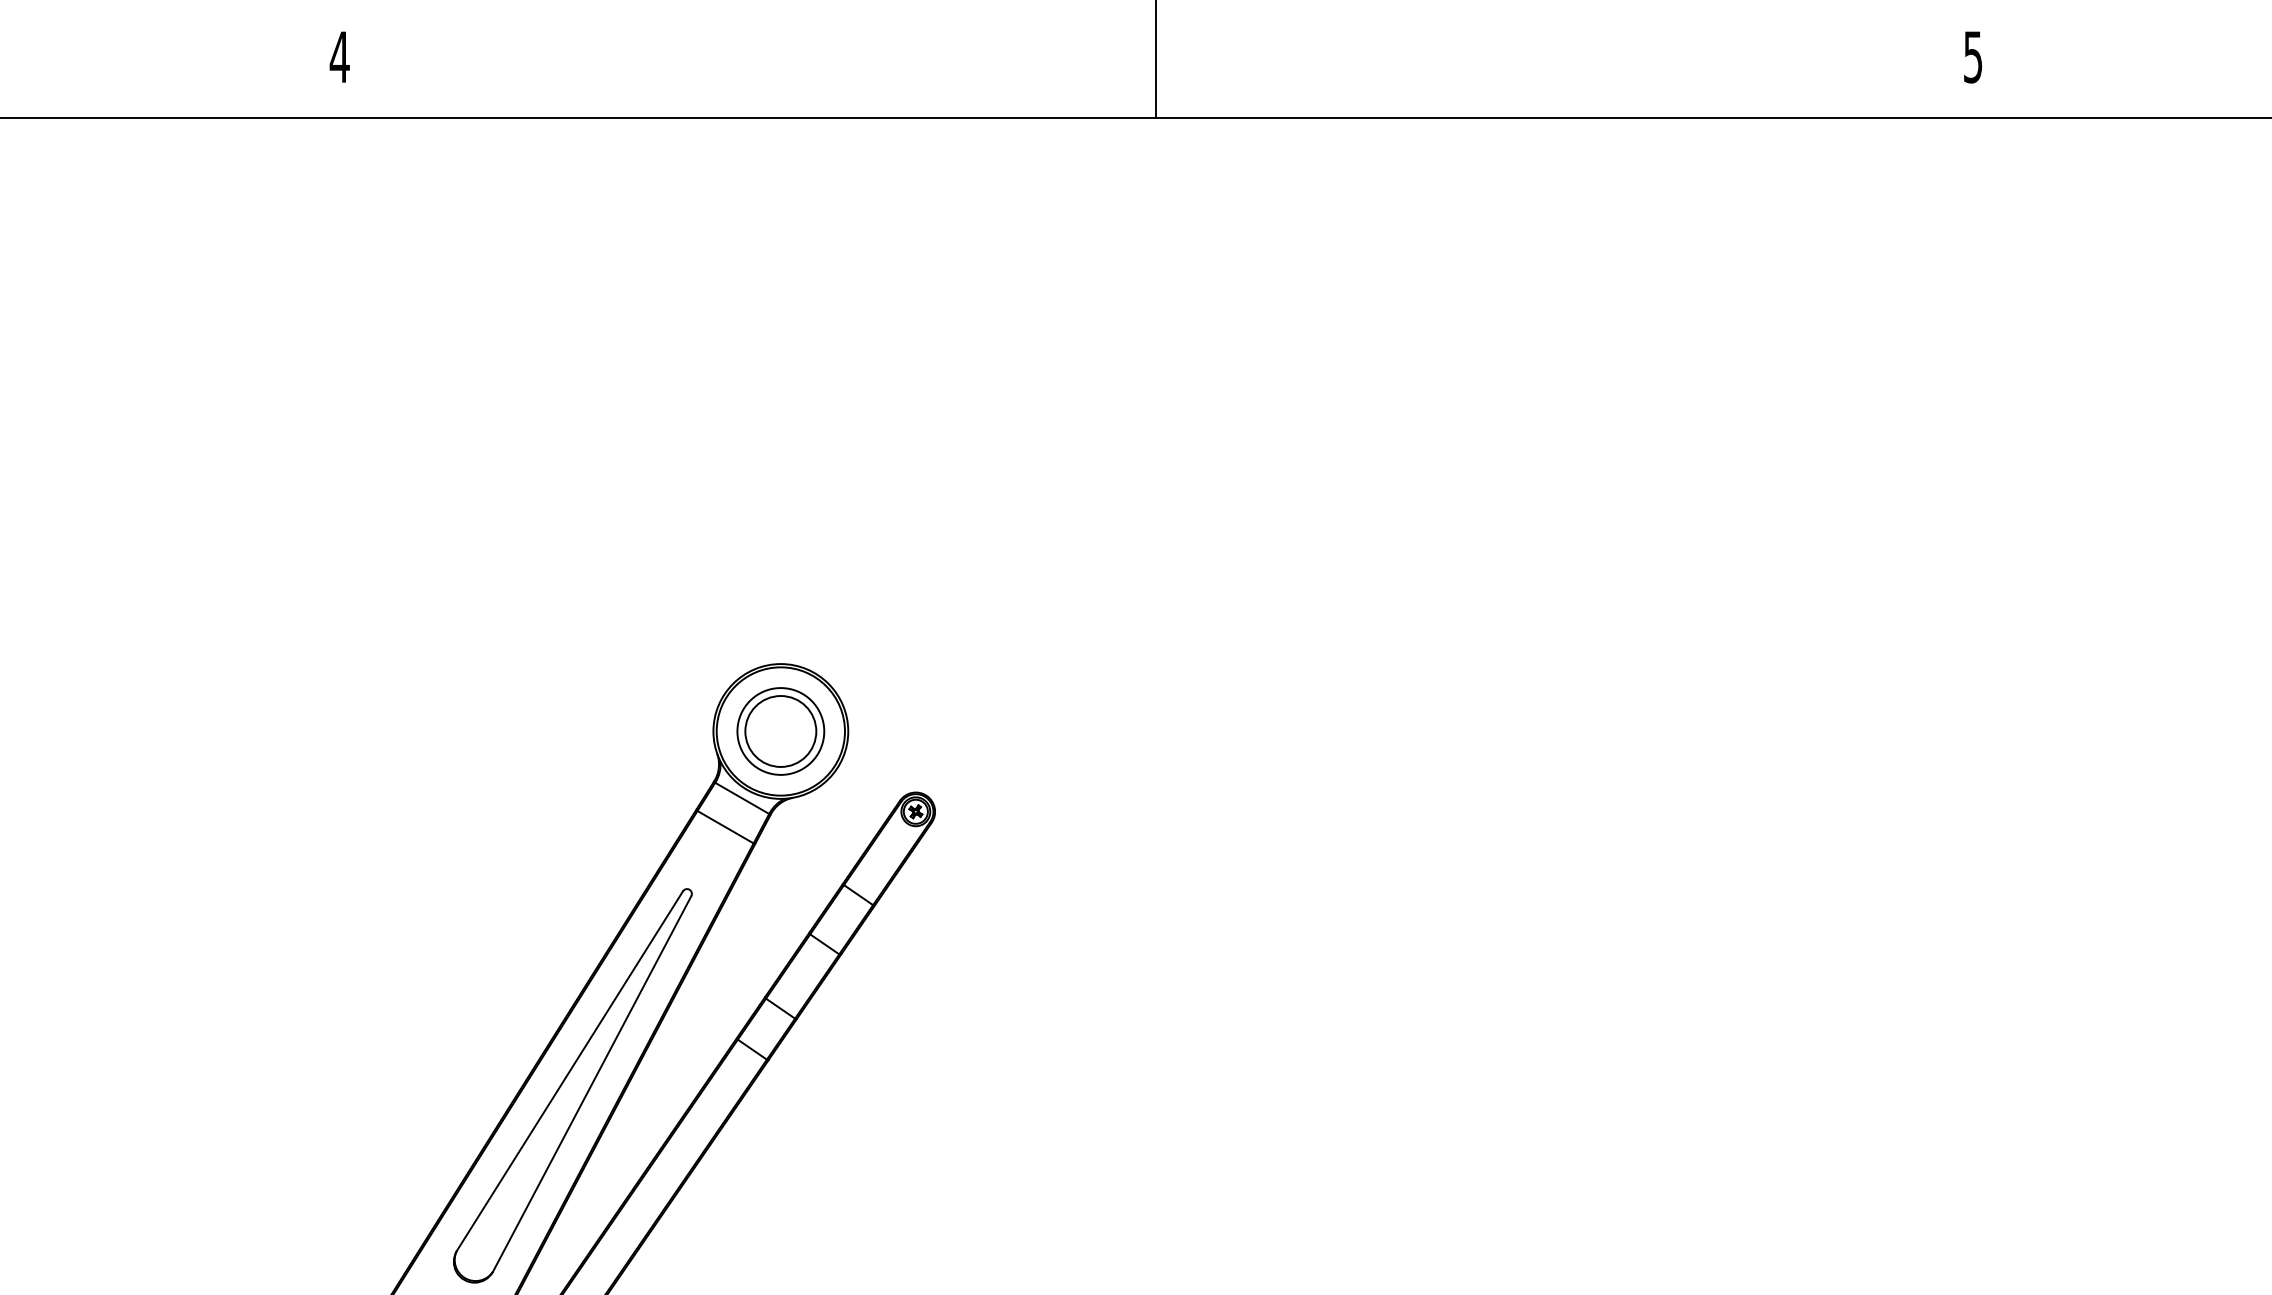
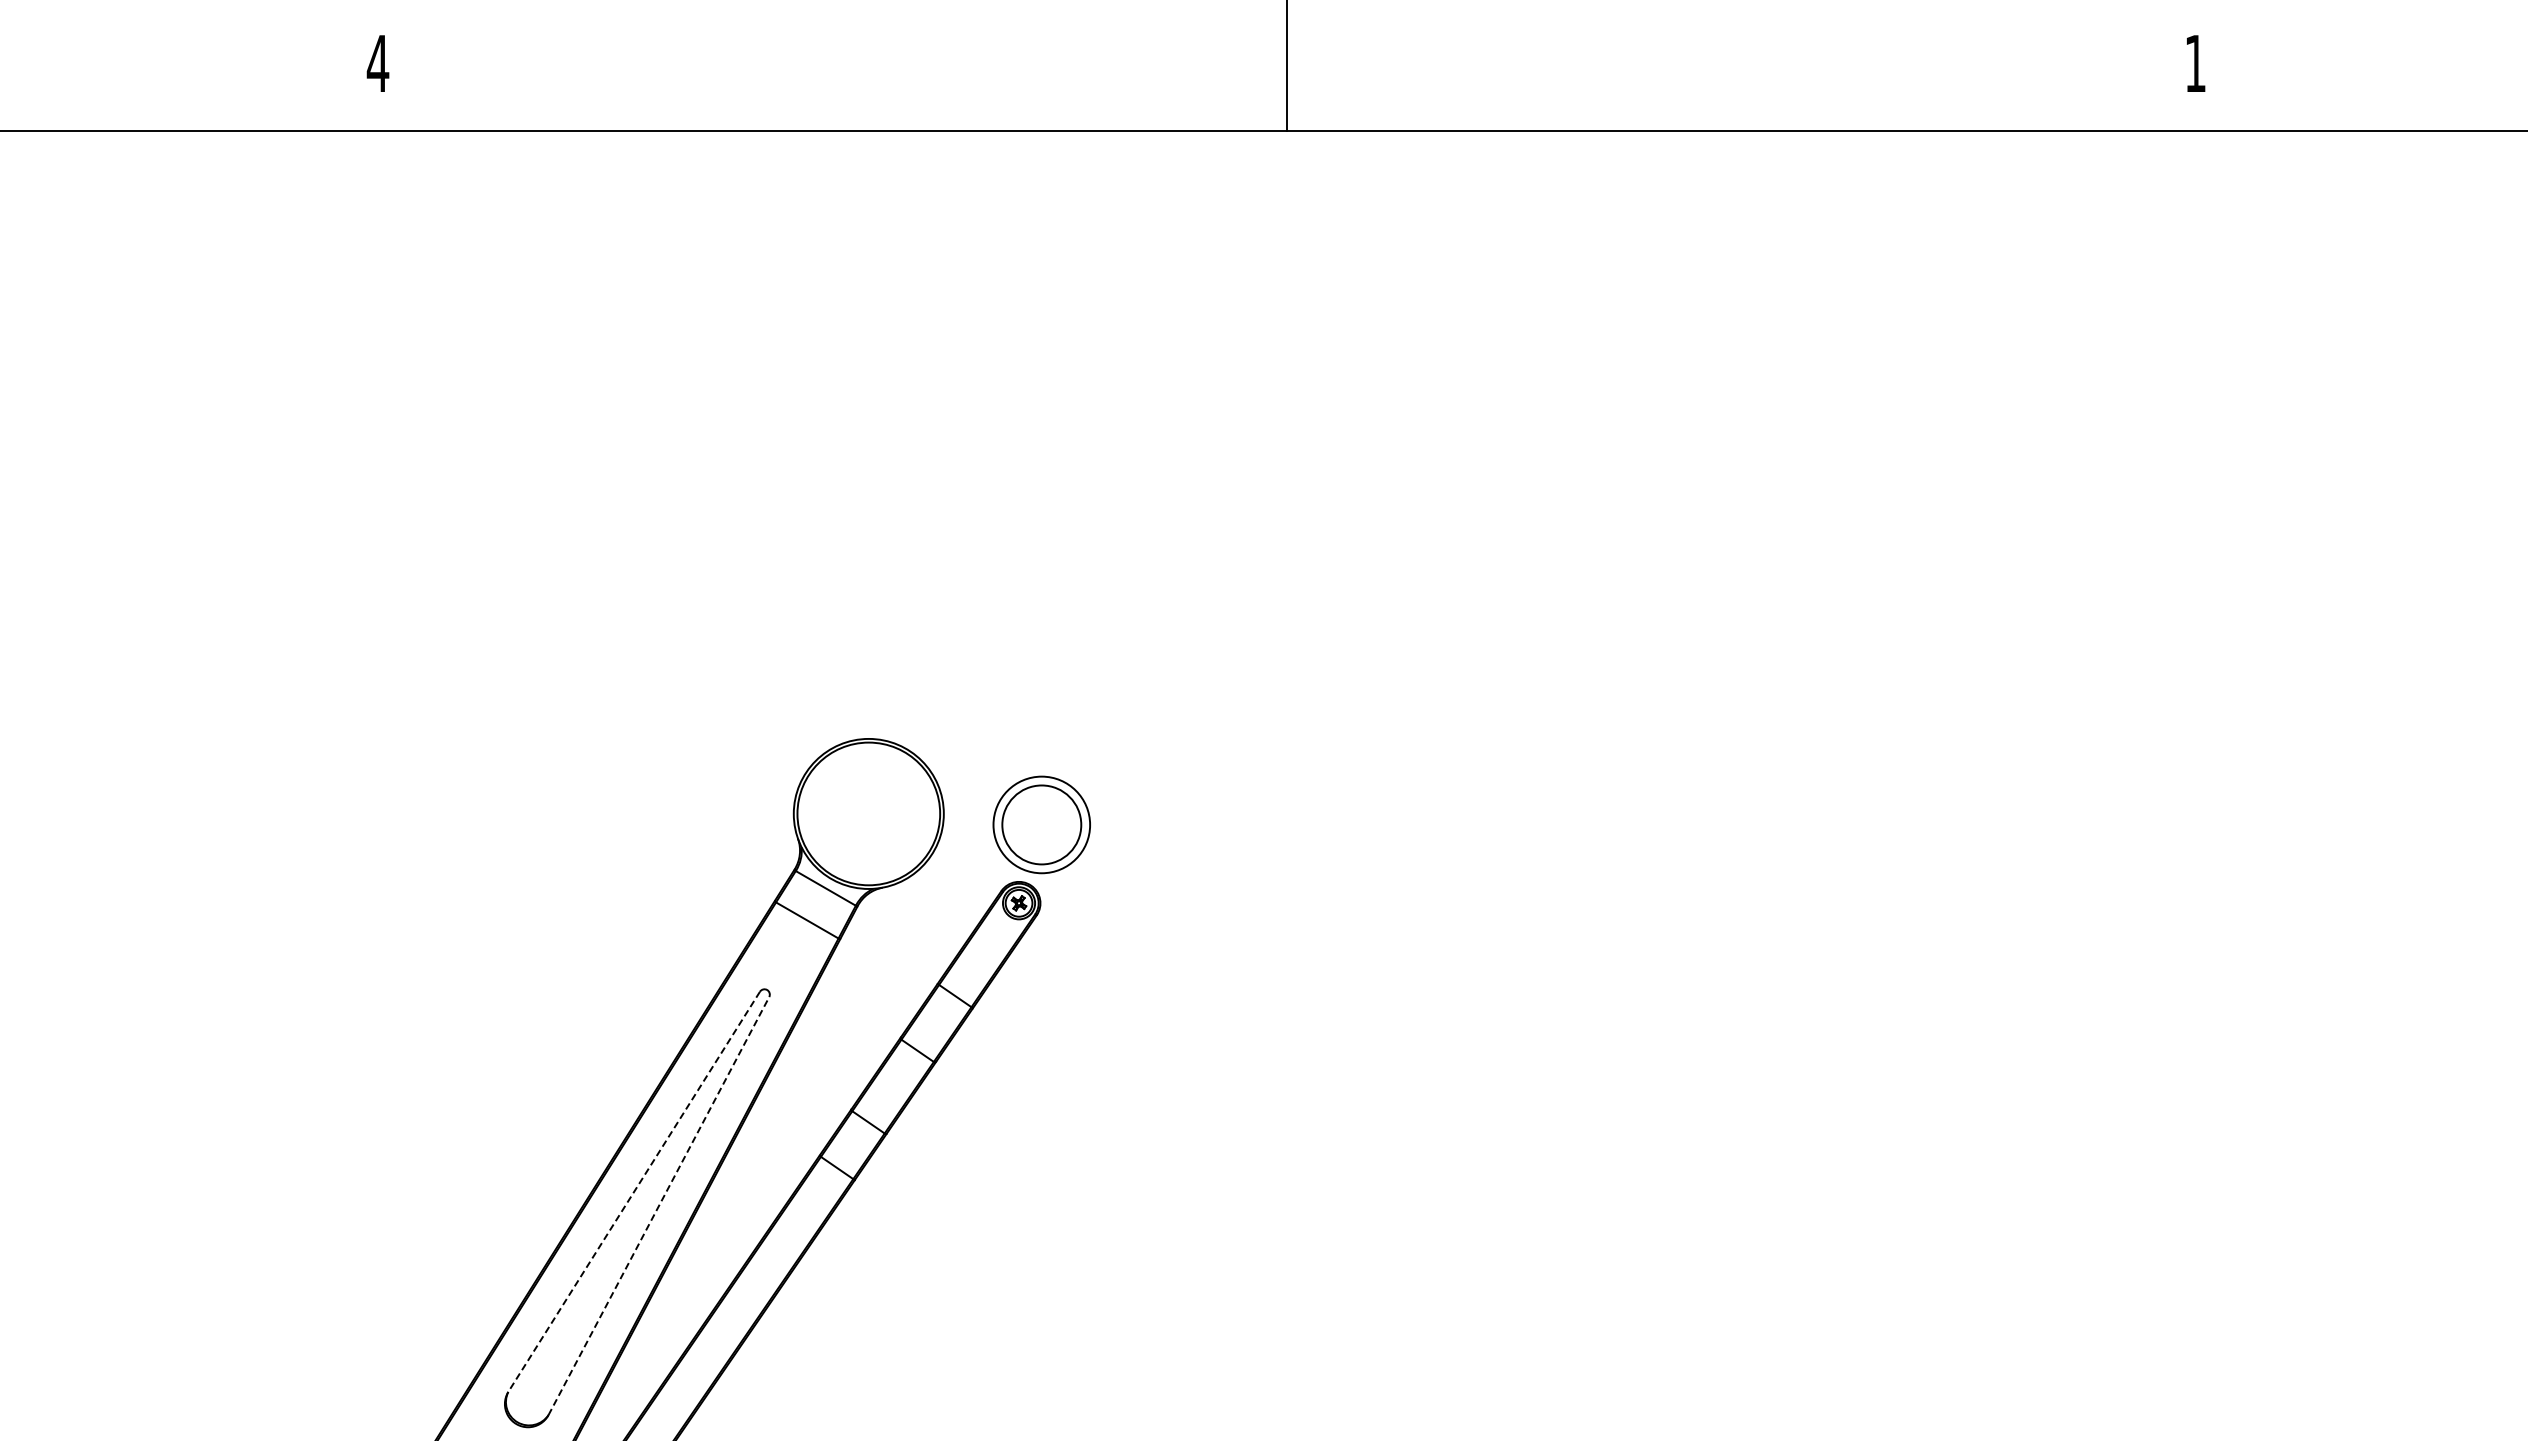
text: (1973, 57) -> (2195, 63), 5 -> 1
part: (780, 731) -> (1041, 824), moved
line: (569, 1071) -> (633, 1192), solid -> dashed
line: (592, 1083) -> (659, 1205), solid -> dashed

